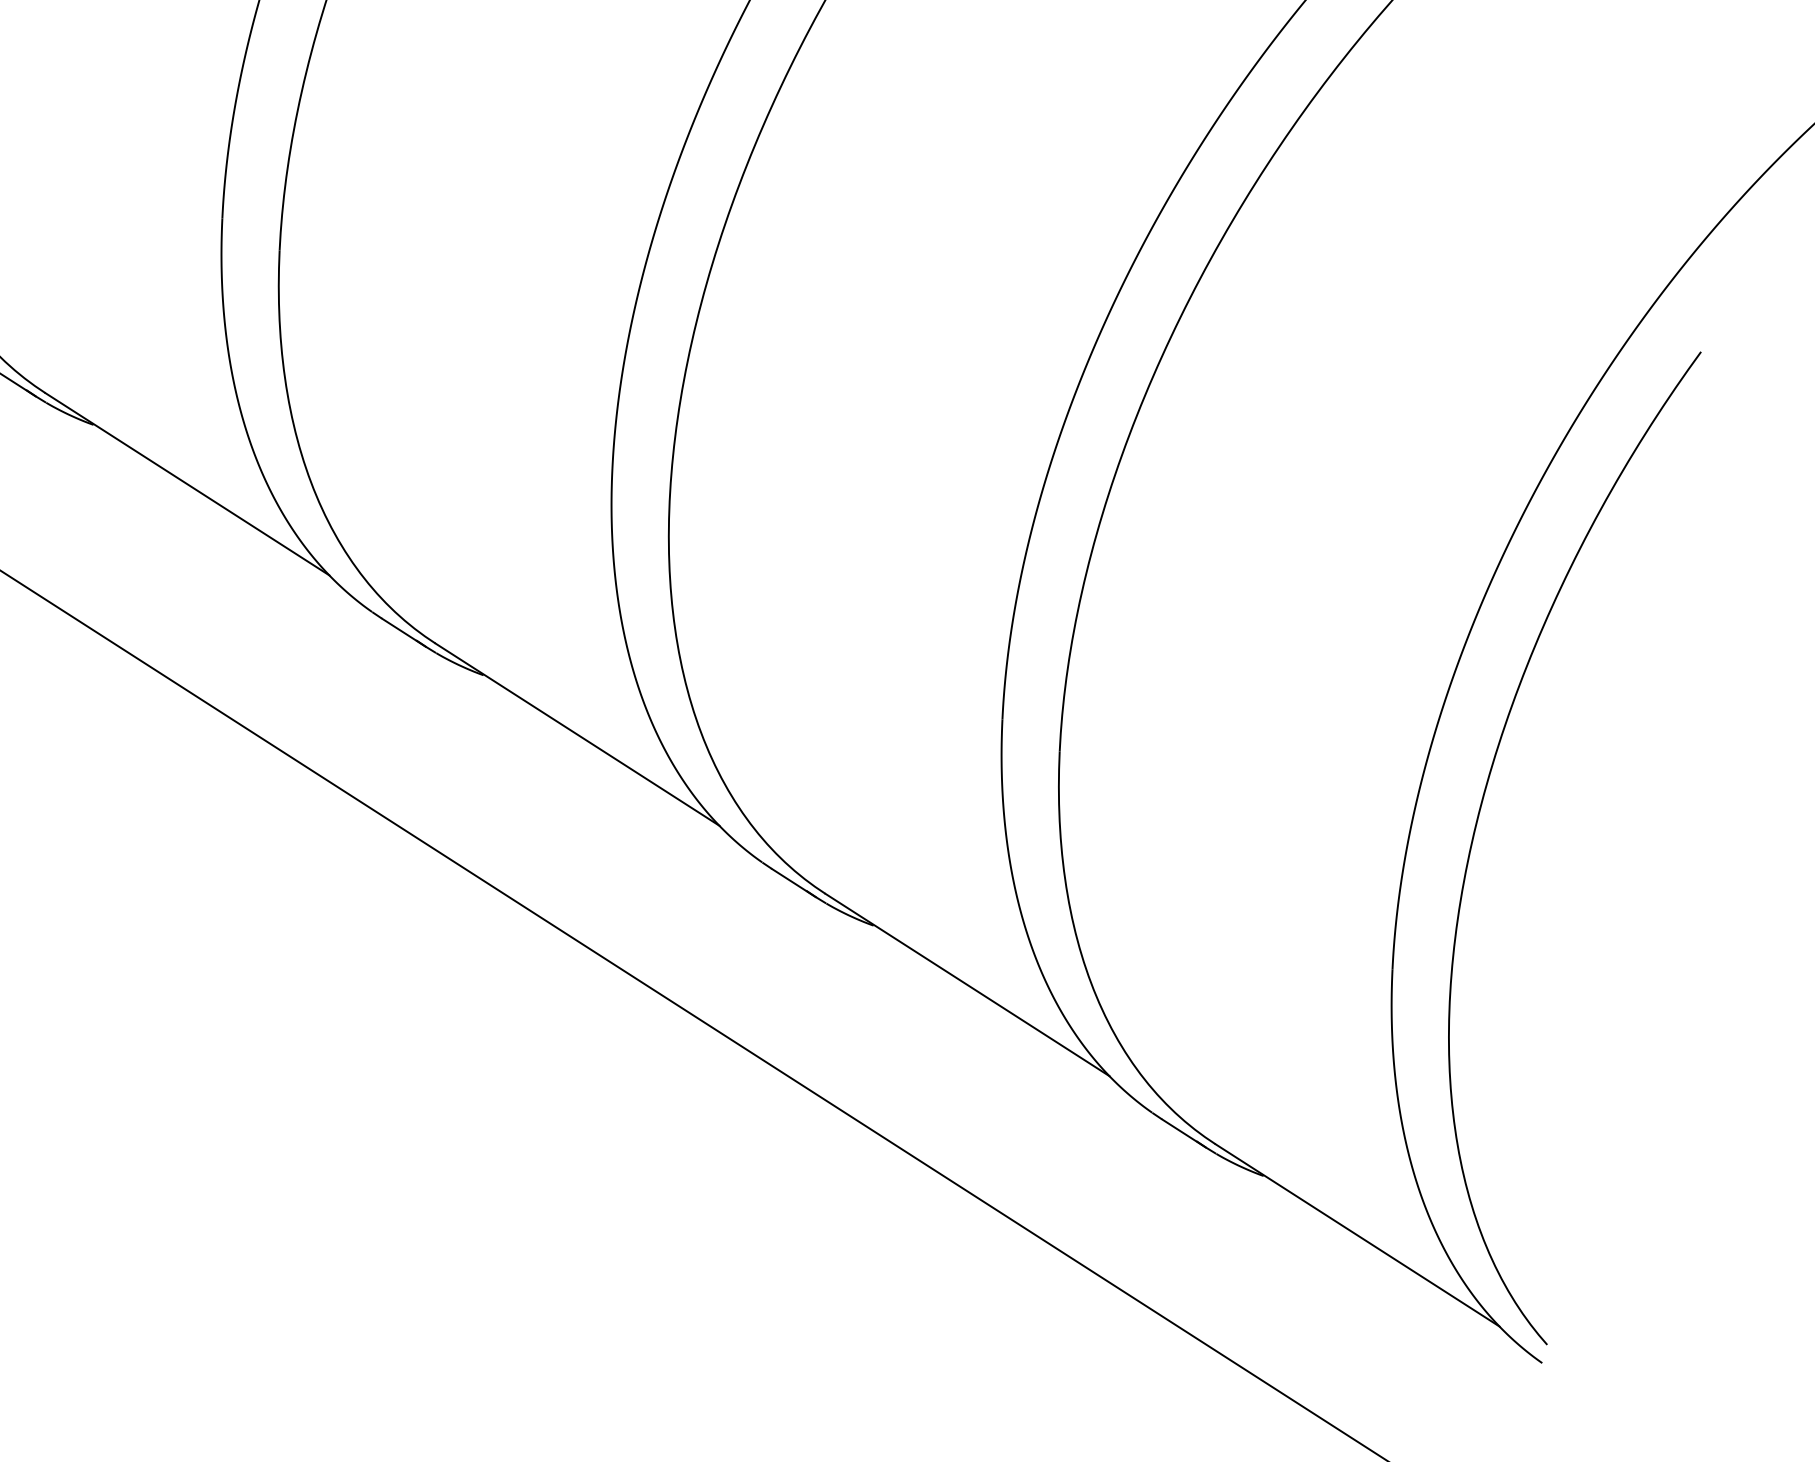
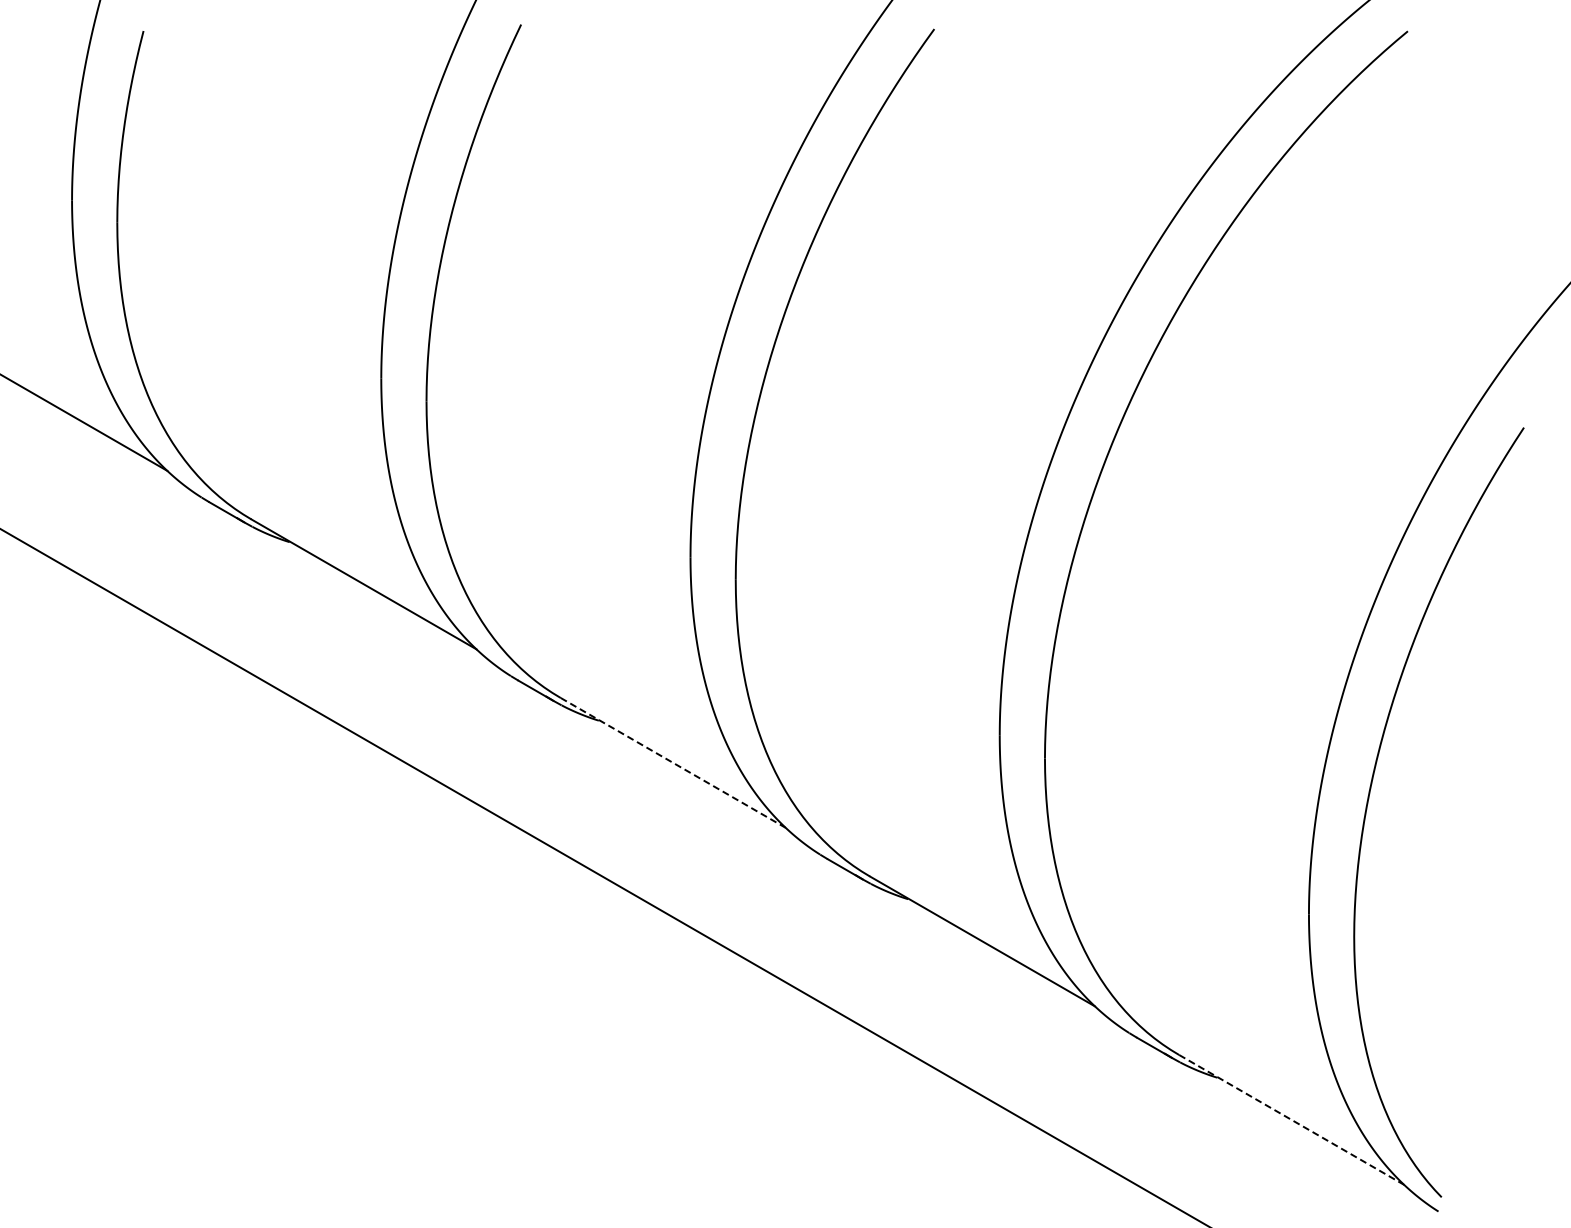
line: (577, 734) -> (673, 762), solid -> dashed
line: (1357, 1234) -> (1291, 1119), solid -> dashed

